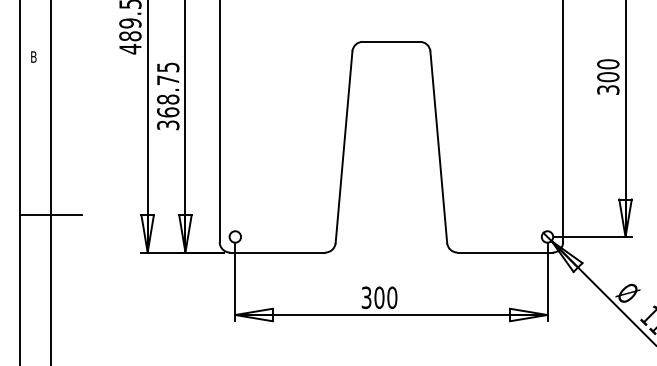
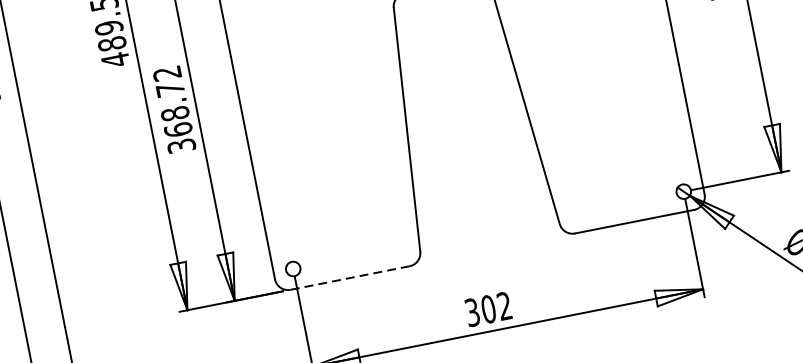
text: (168, 67) -> (167, 73), 368.75 -> 368.72
line: (50, 214) -> (56, 286), removed
line: (277, 252) -> (349, 277), solid -> dashed
text: (392, 297) -> (504, 305), 300 -> 302

